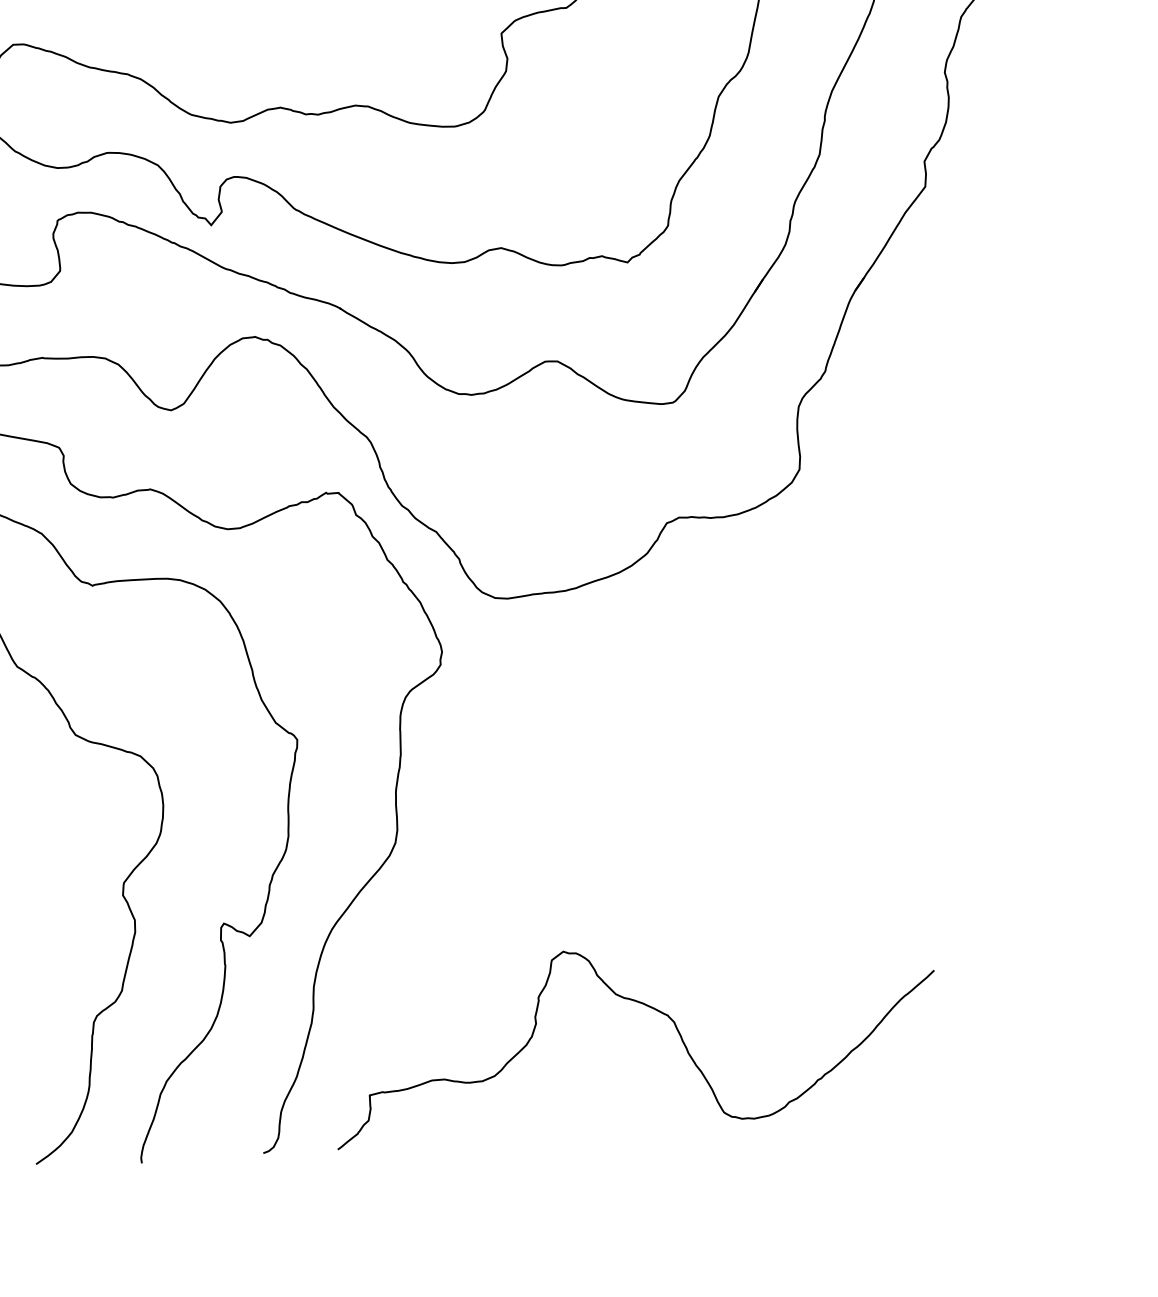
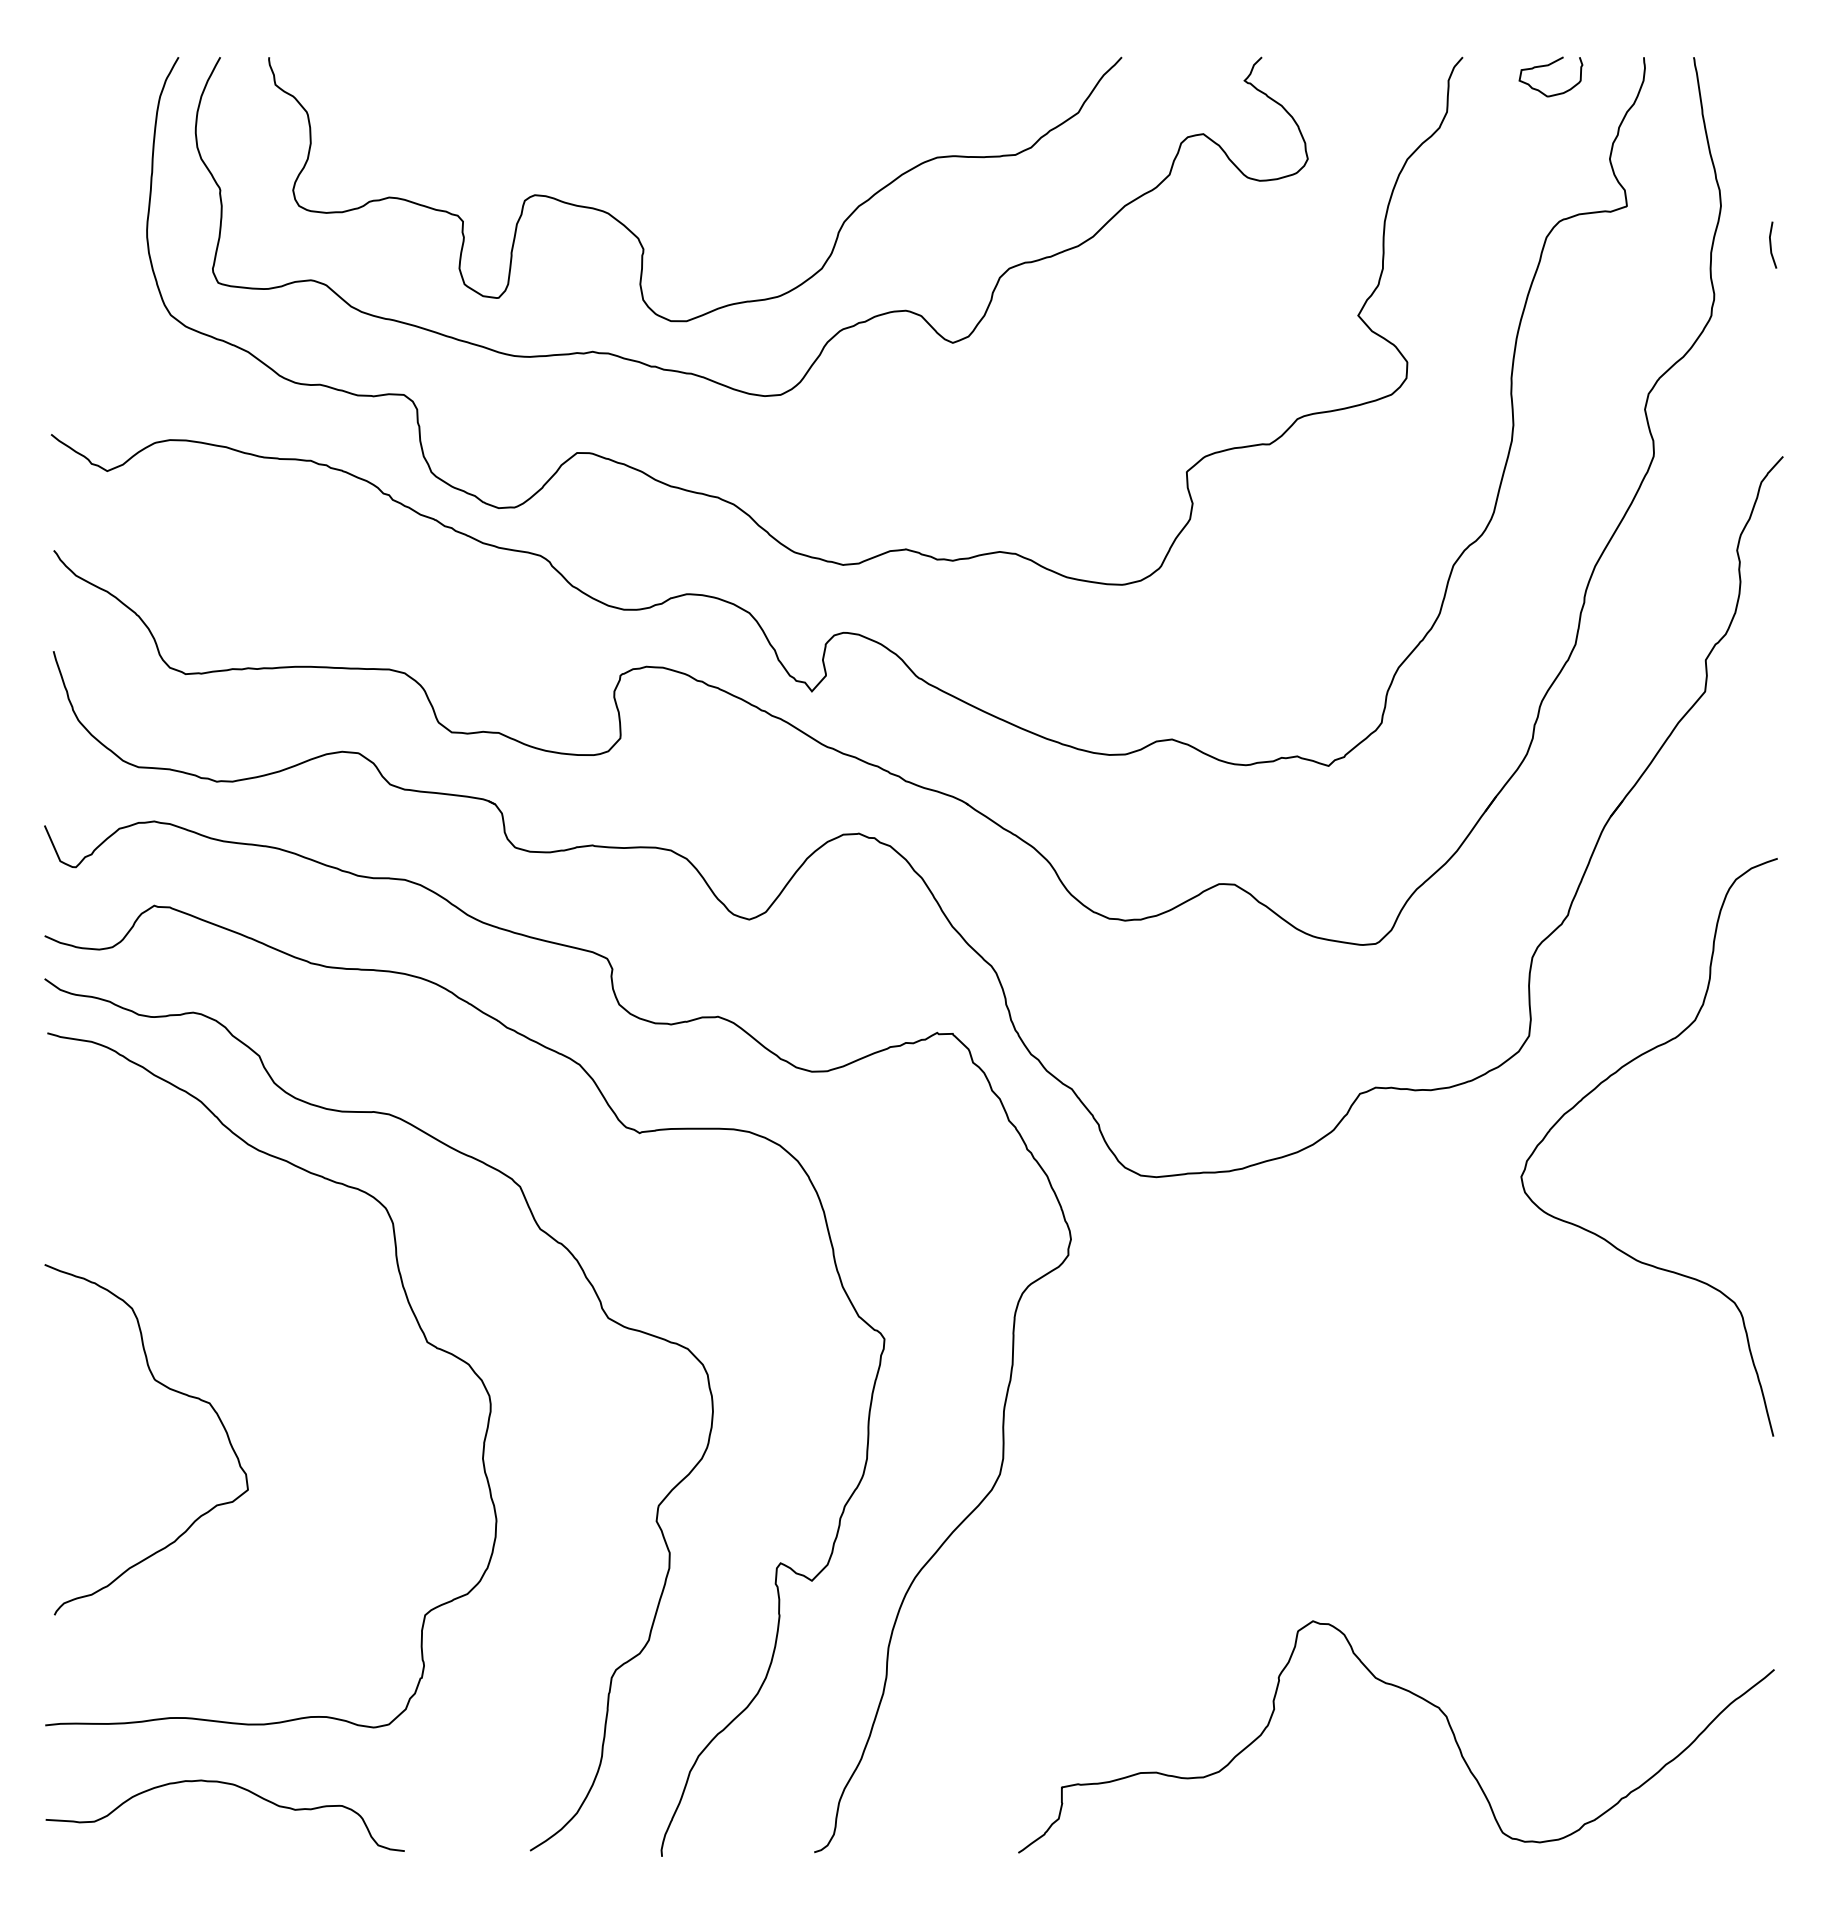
curve: (853, 511) -> (1593, 1091), added
curve: (649, 1007) -> (1416, 1696), moved

